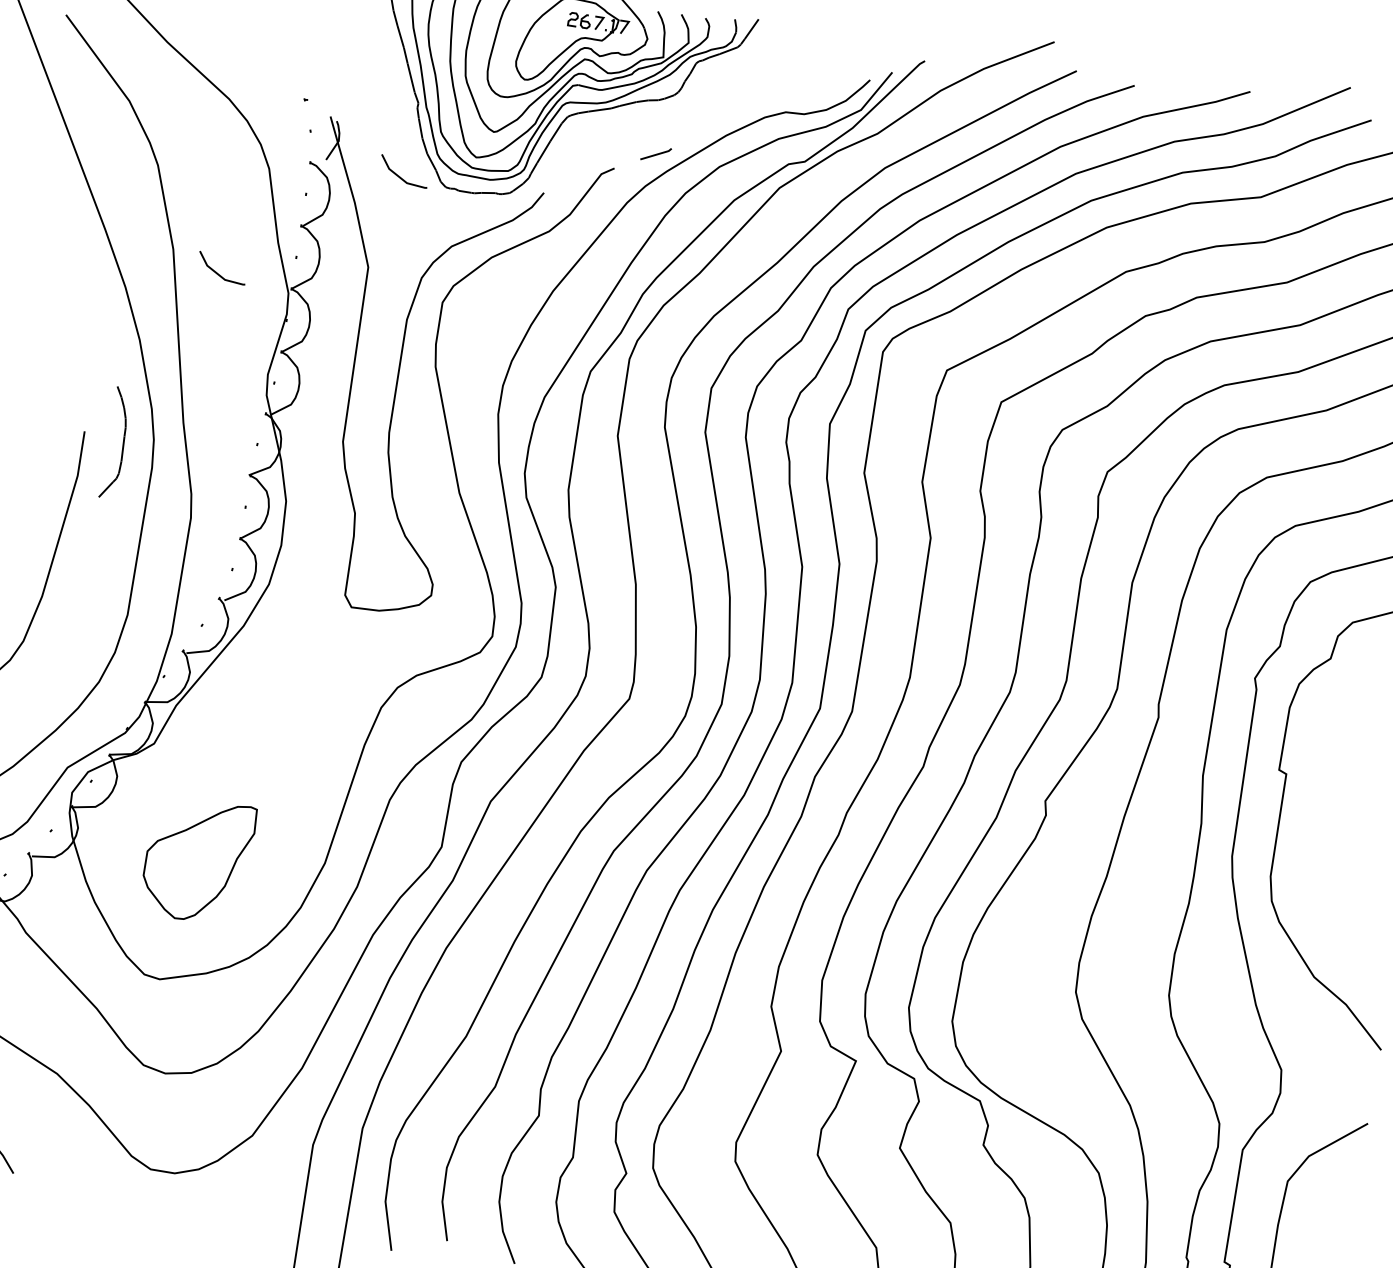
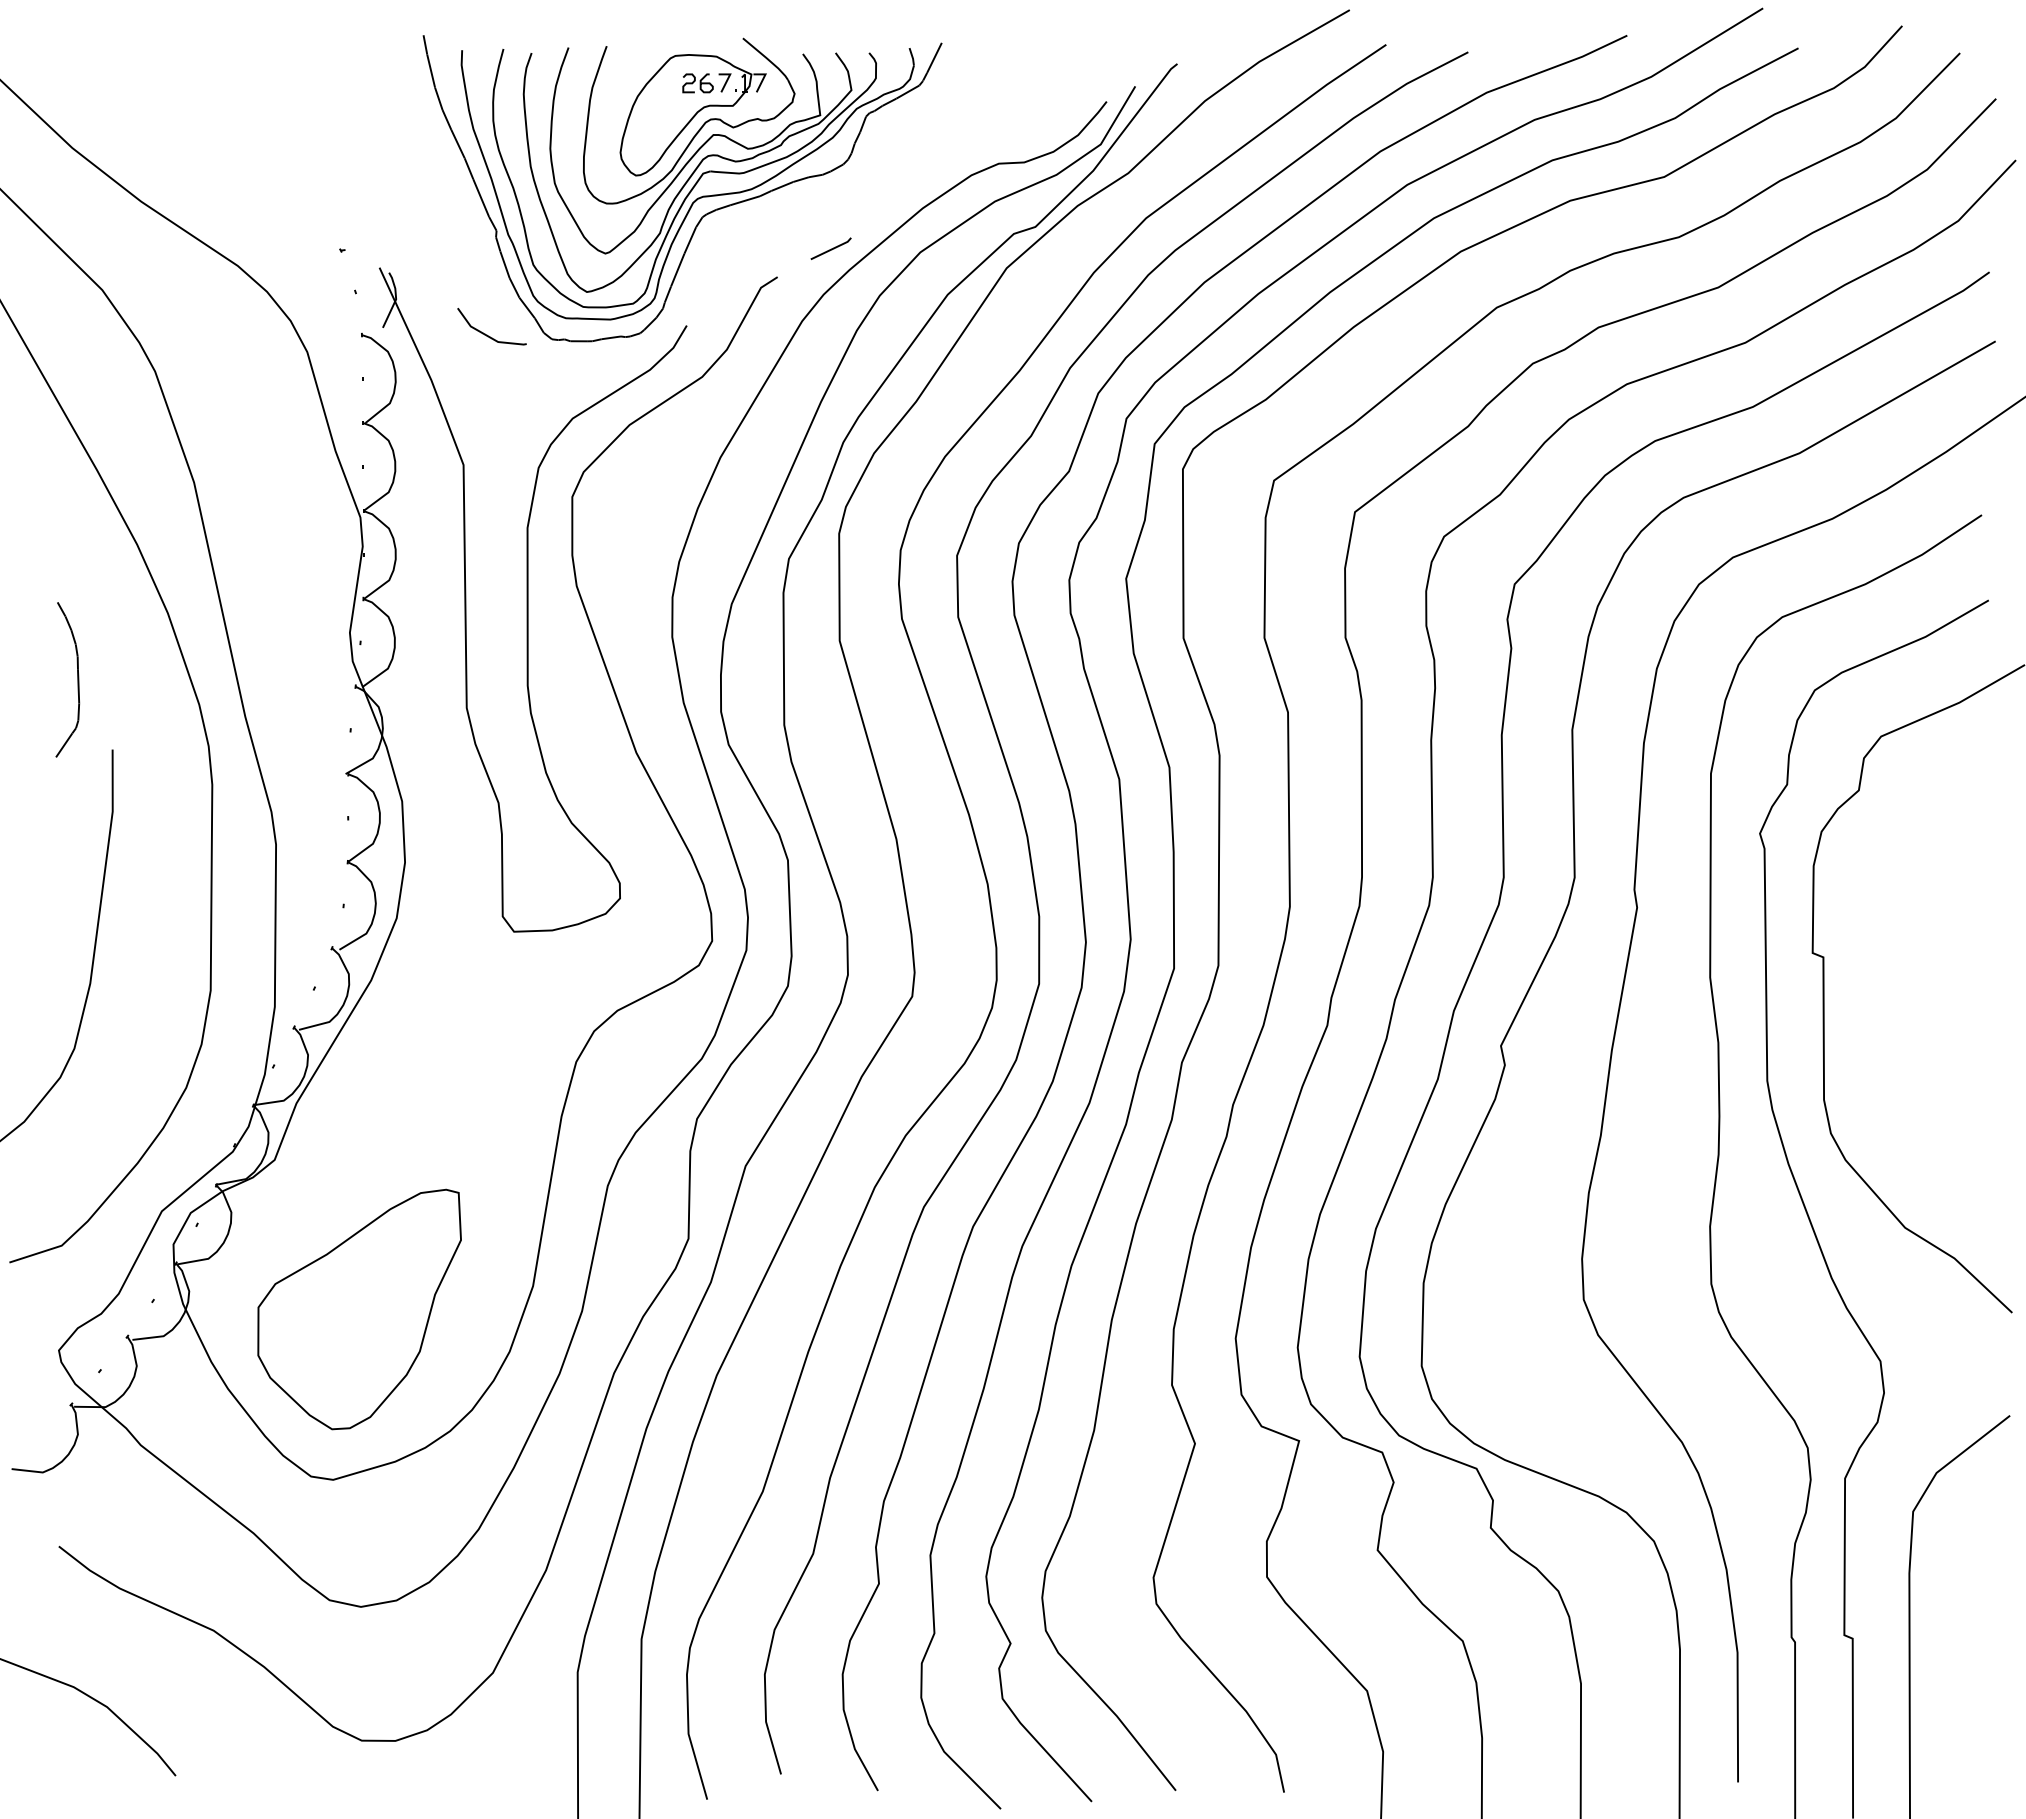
line: (218, 273) -> (260, 505), removed
part: (122, 443) -> (77, 679), moved
part: (197, 860) -> (359, 1309), size x1.43

